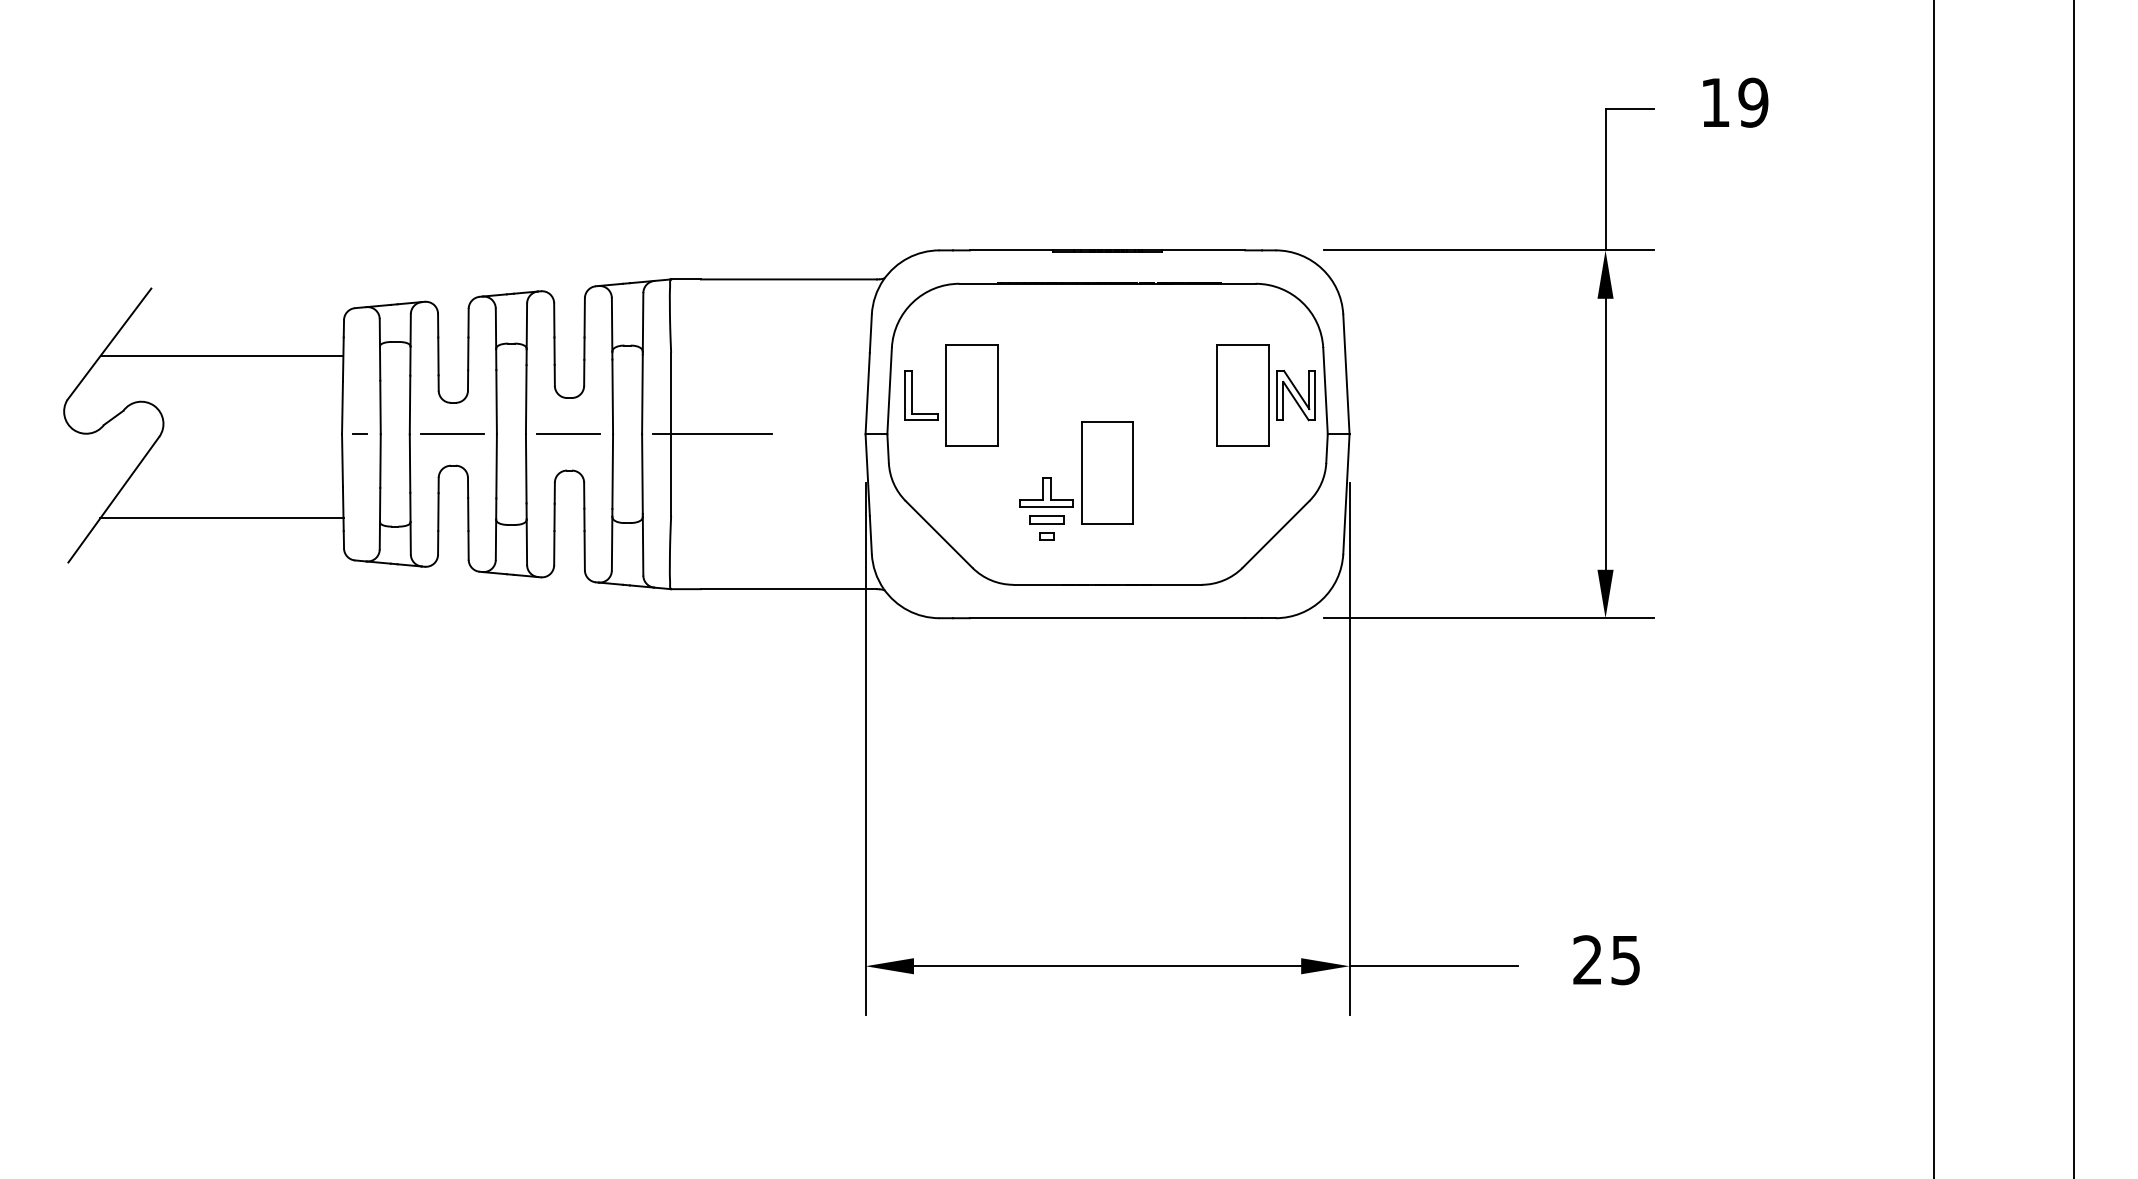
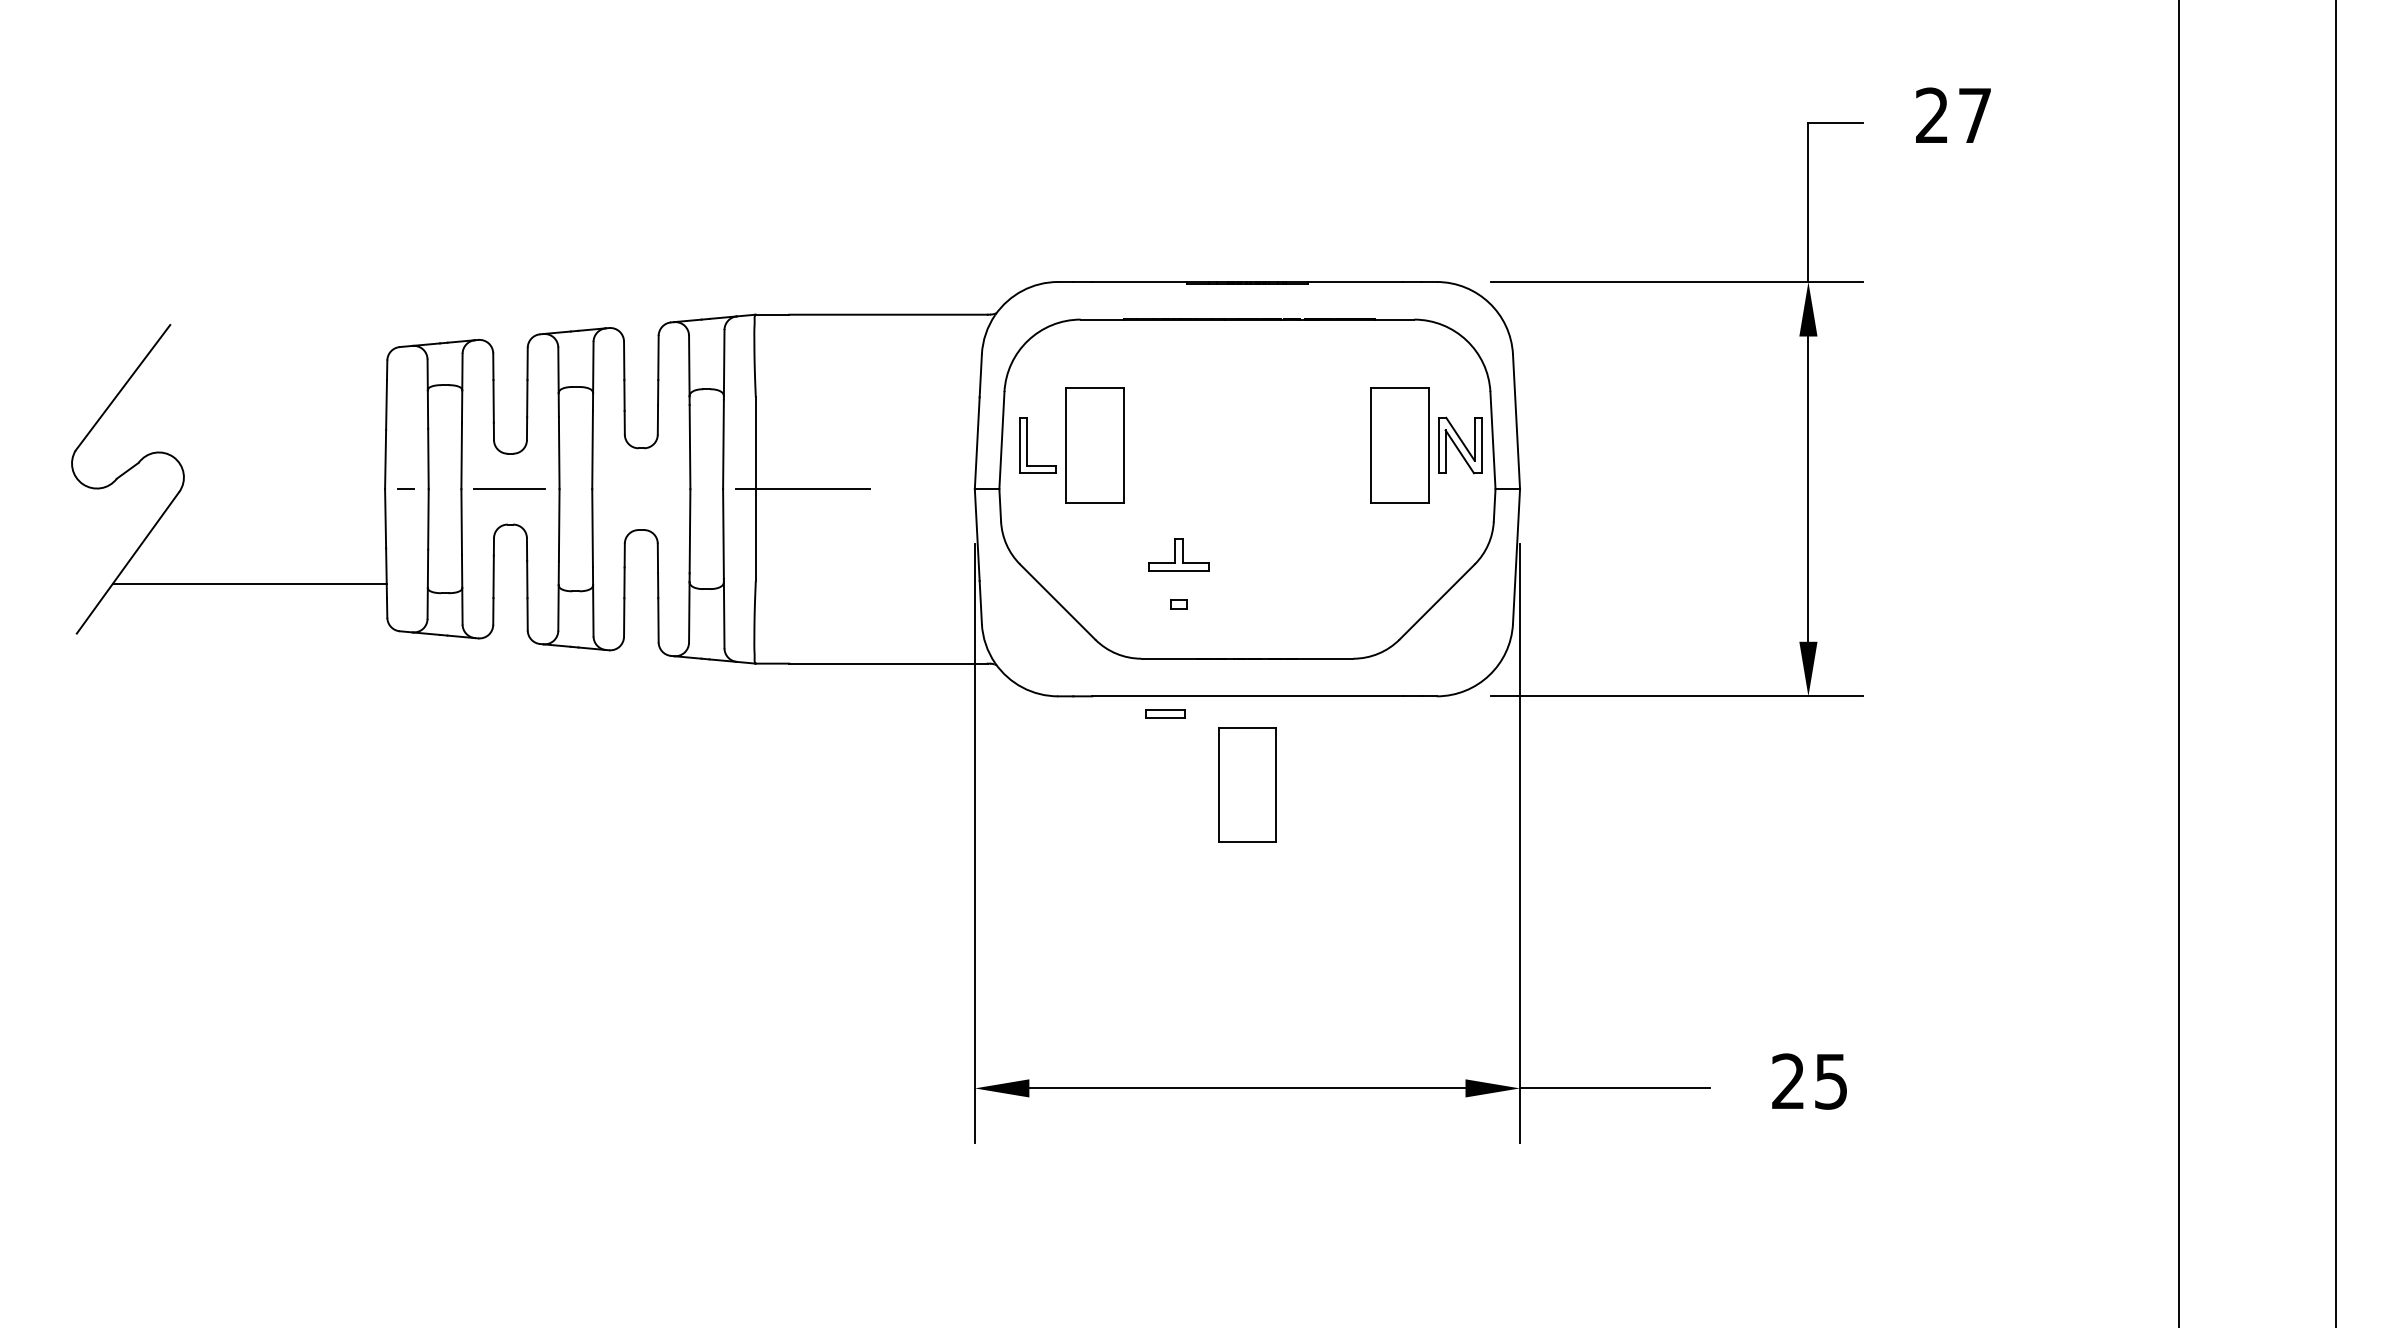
text: (1734, 102) -> (1953, 115), 19 -> 27
line: (221, 355) -> (249, 400), removed
line: (568, 434) -> (640, 489), removed
part: (1107, 472) -> (1247, 784), moved
part: (1046, 519) -> (1165, 713), moved

